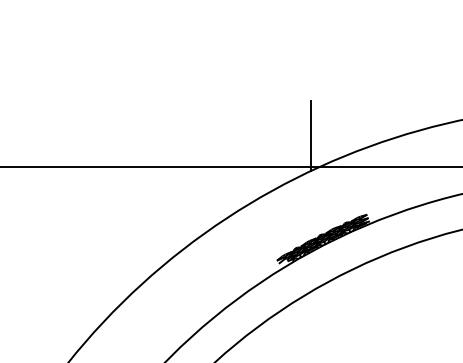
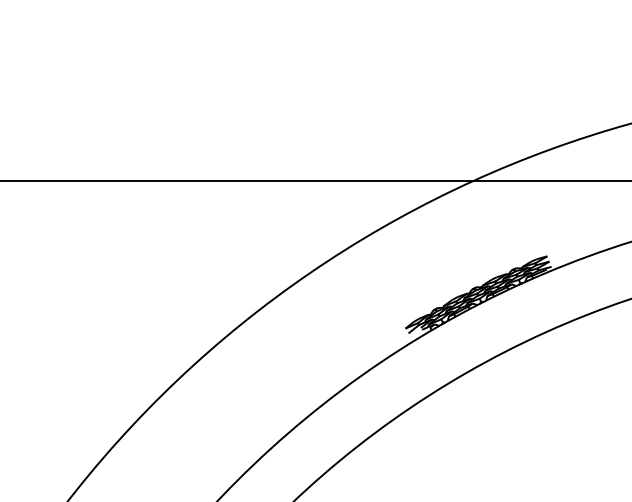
line: (310, 135) -> (458, 131), removed

